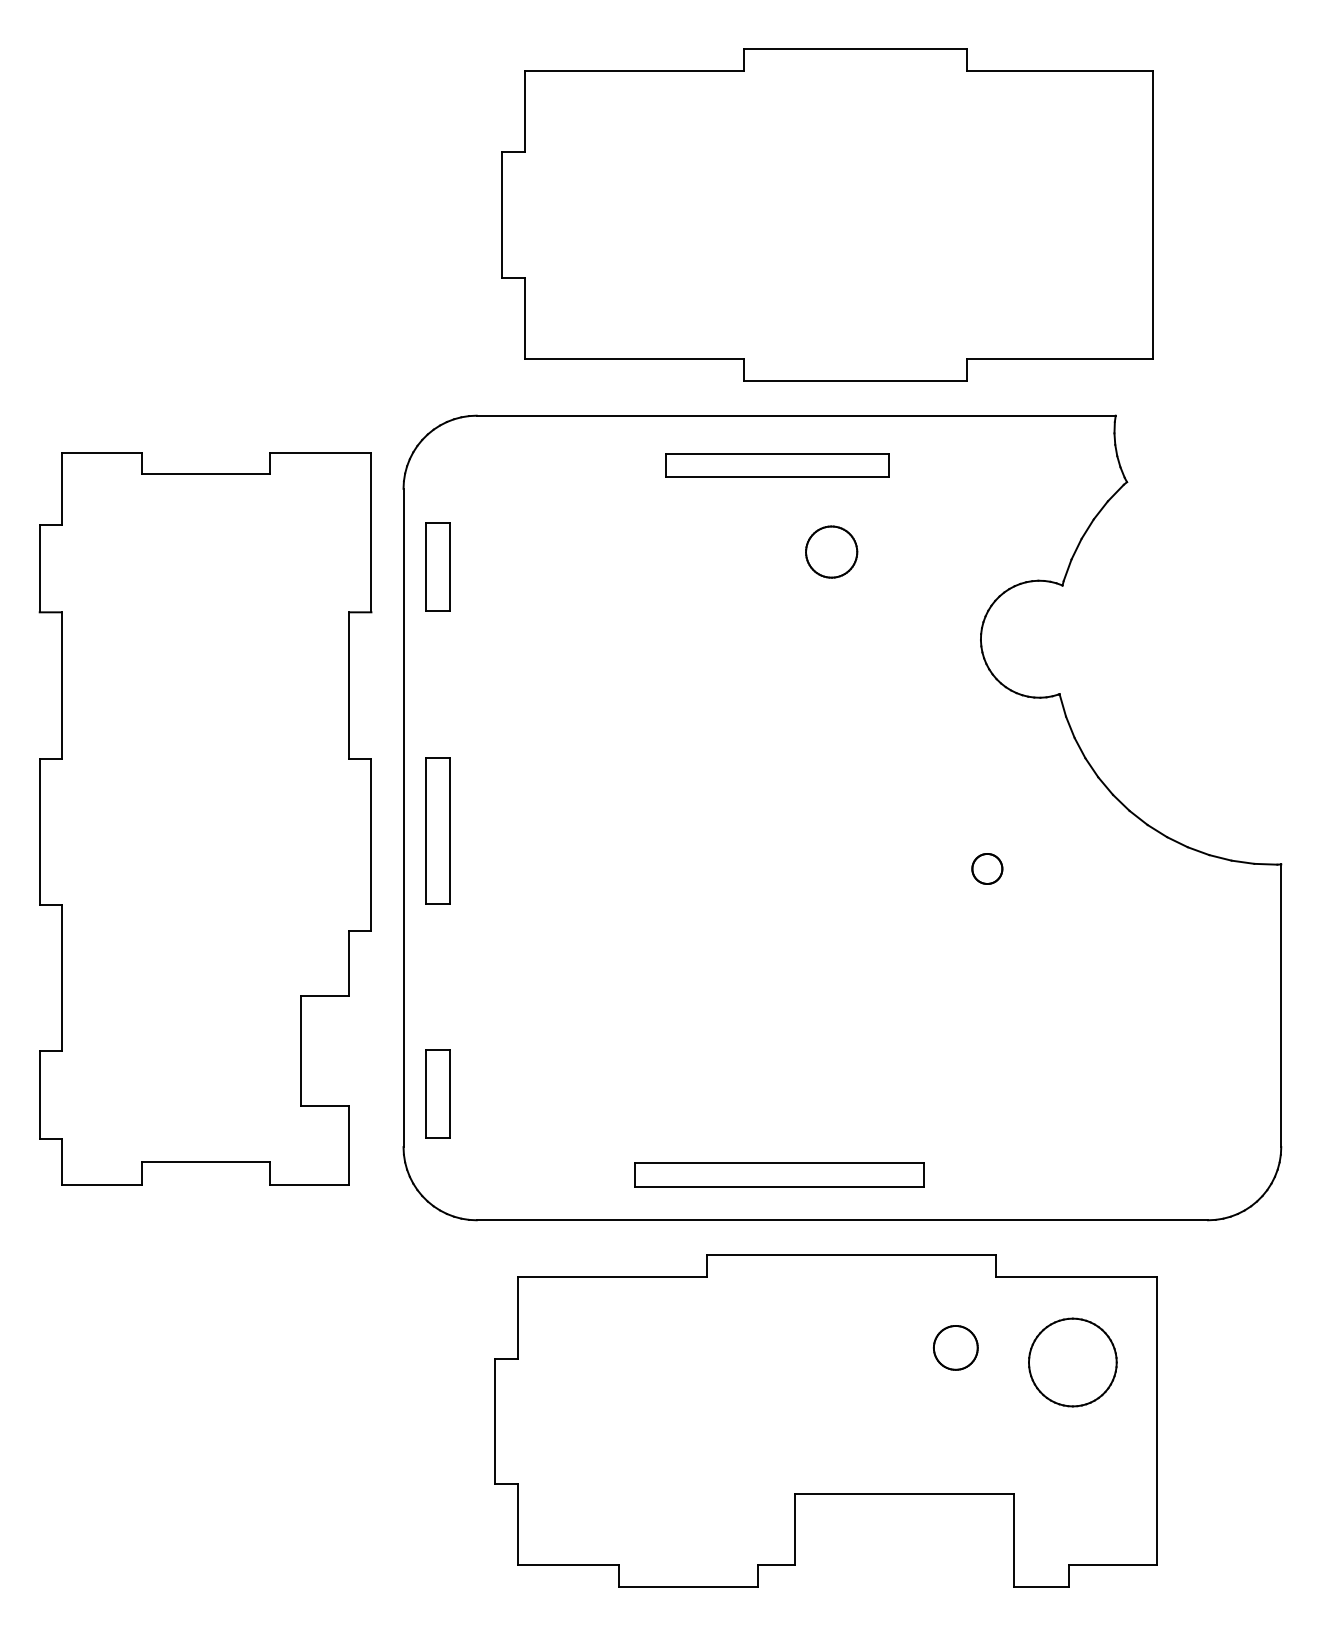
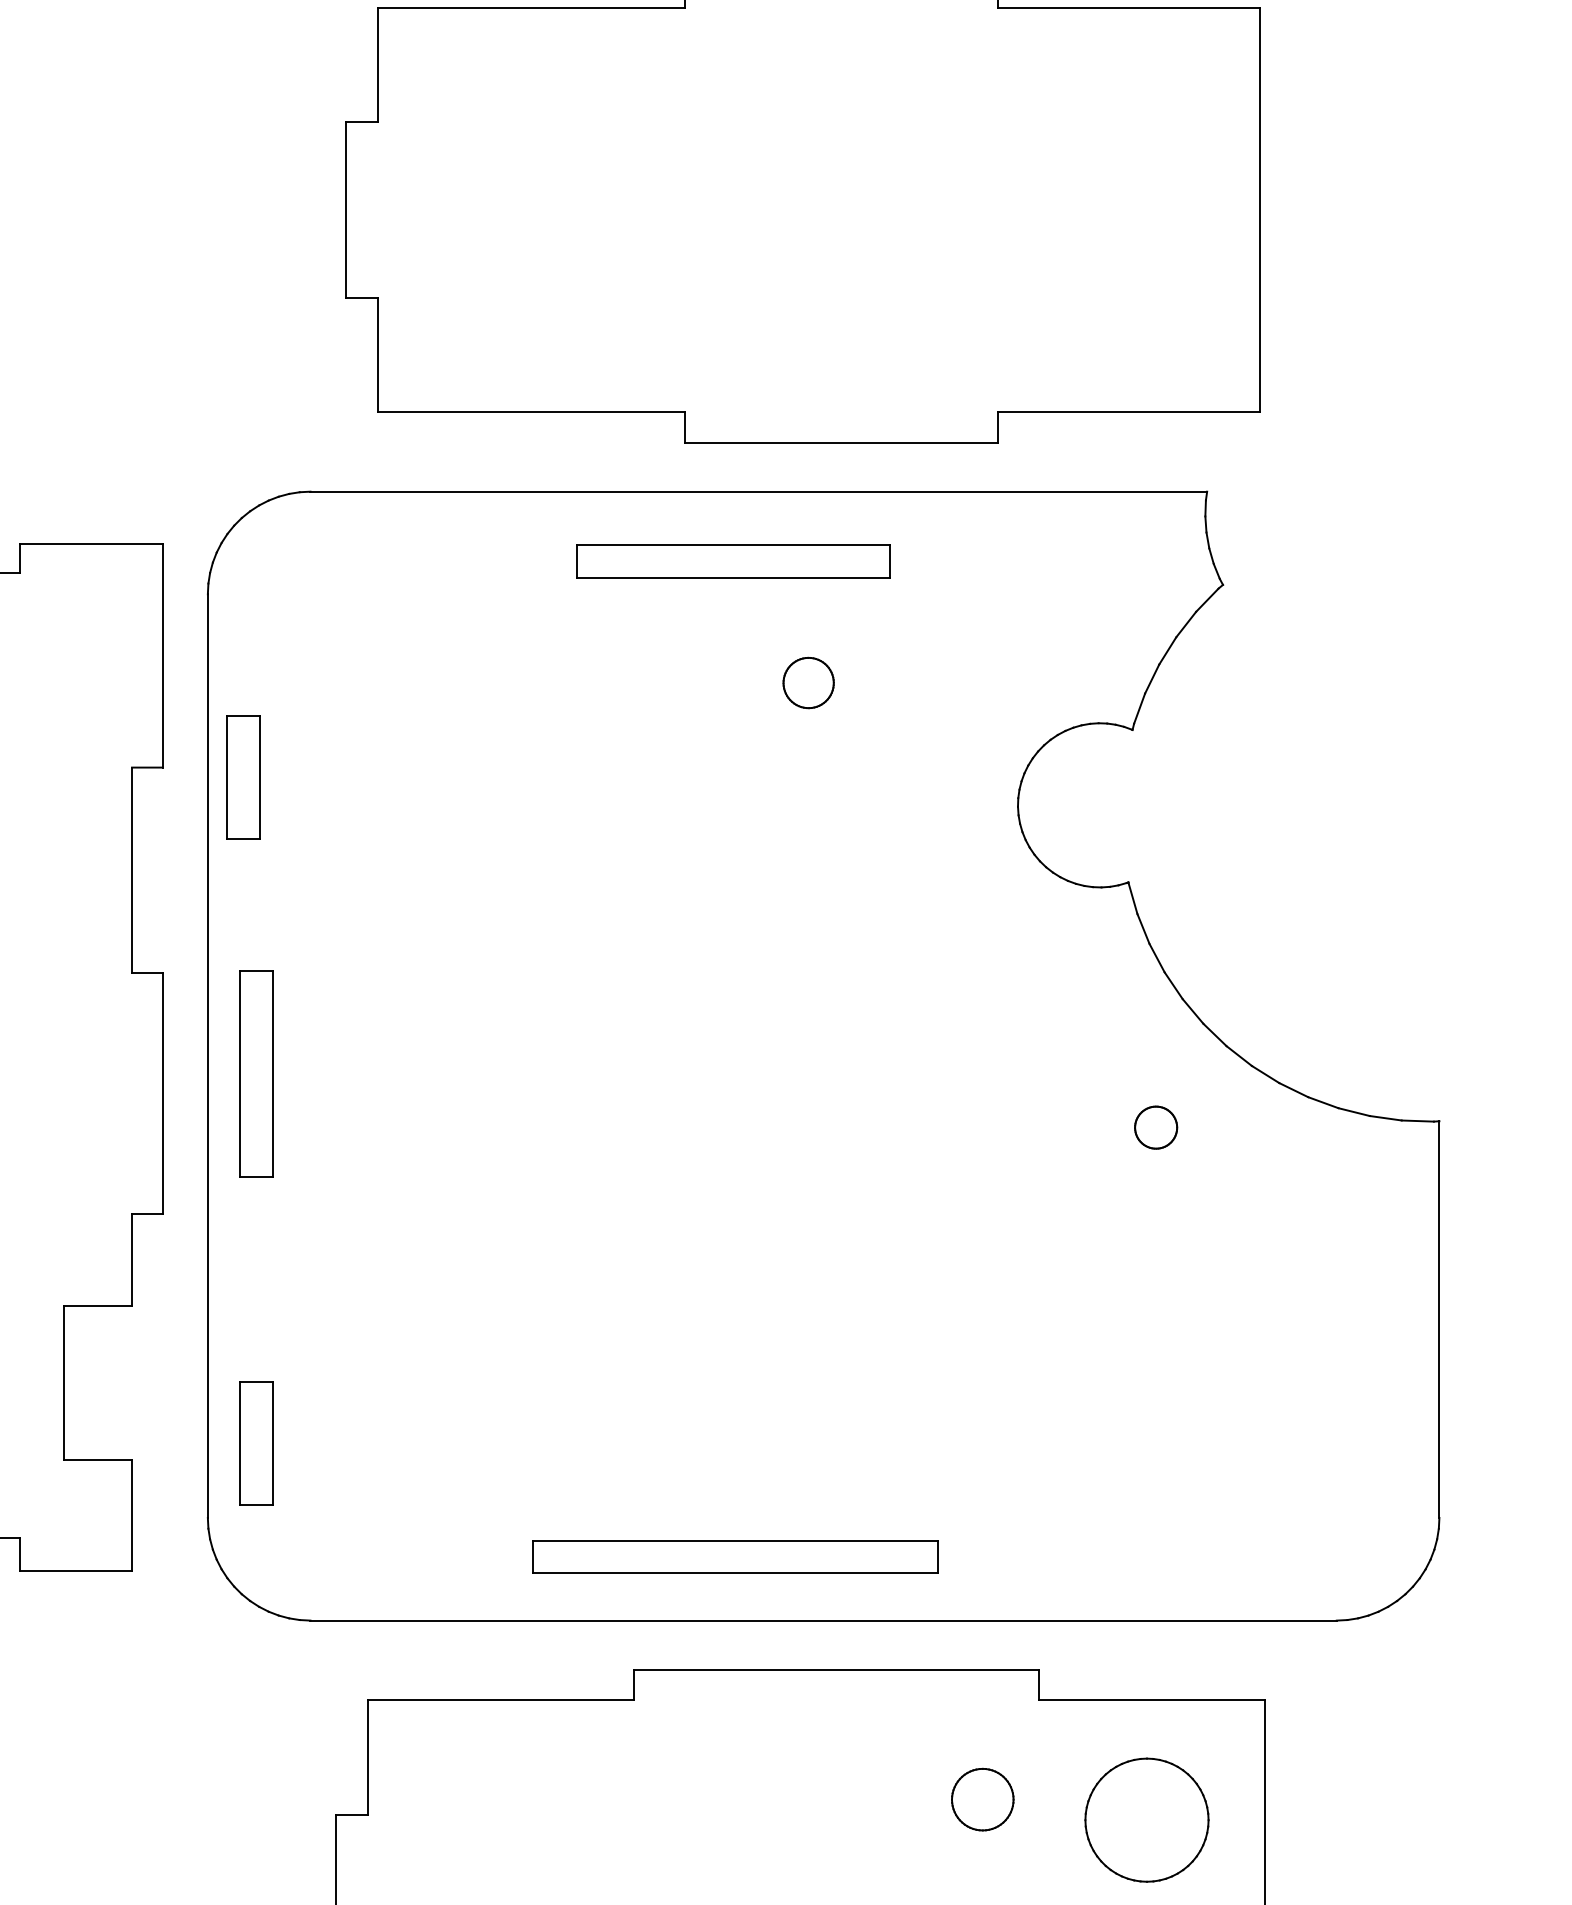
part: (831, 551) -> (808, 682), size x0.7
part: (437, 566) -> (242, 776), moved
part: (987, 868) -> (1156, 1127), moved

